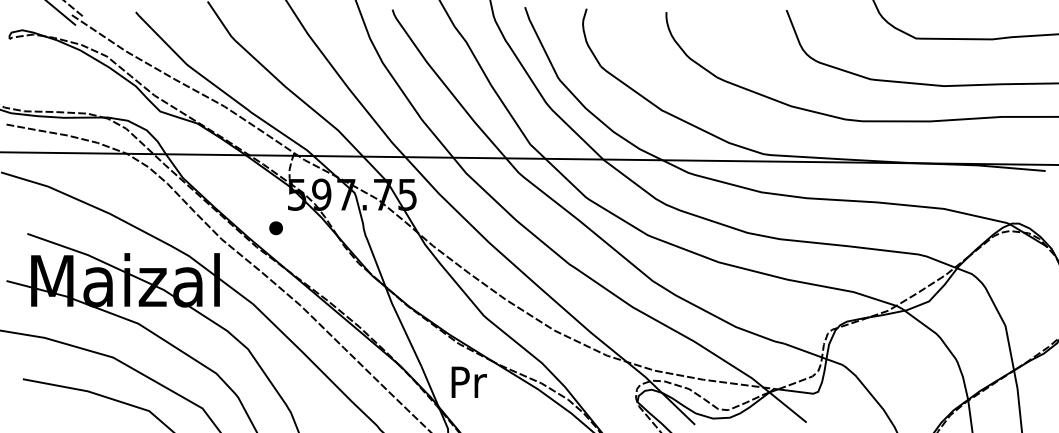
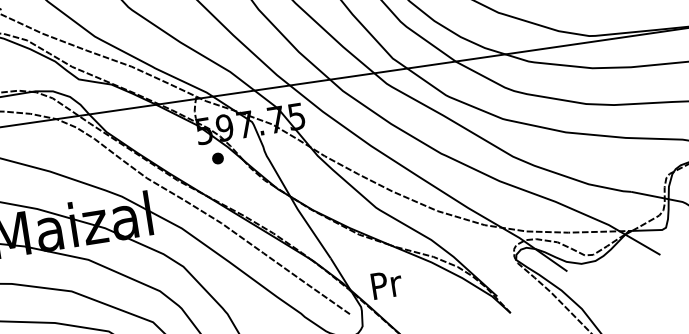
part: (275, 228) -> (217, 158), moved
text: (468, 381) -> (386, 284), moved

